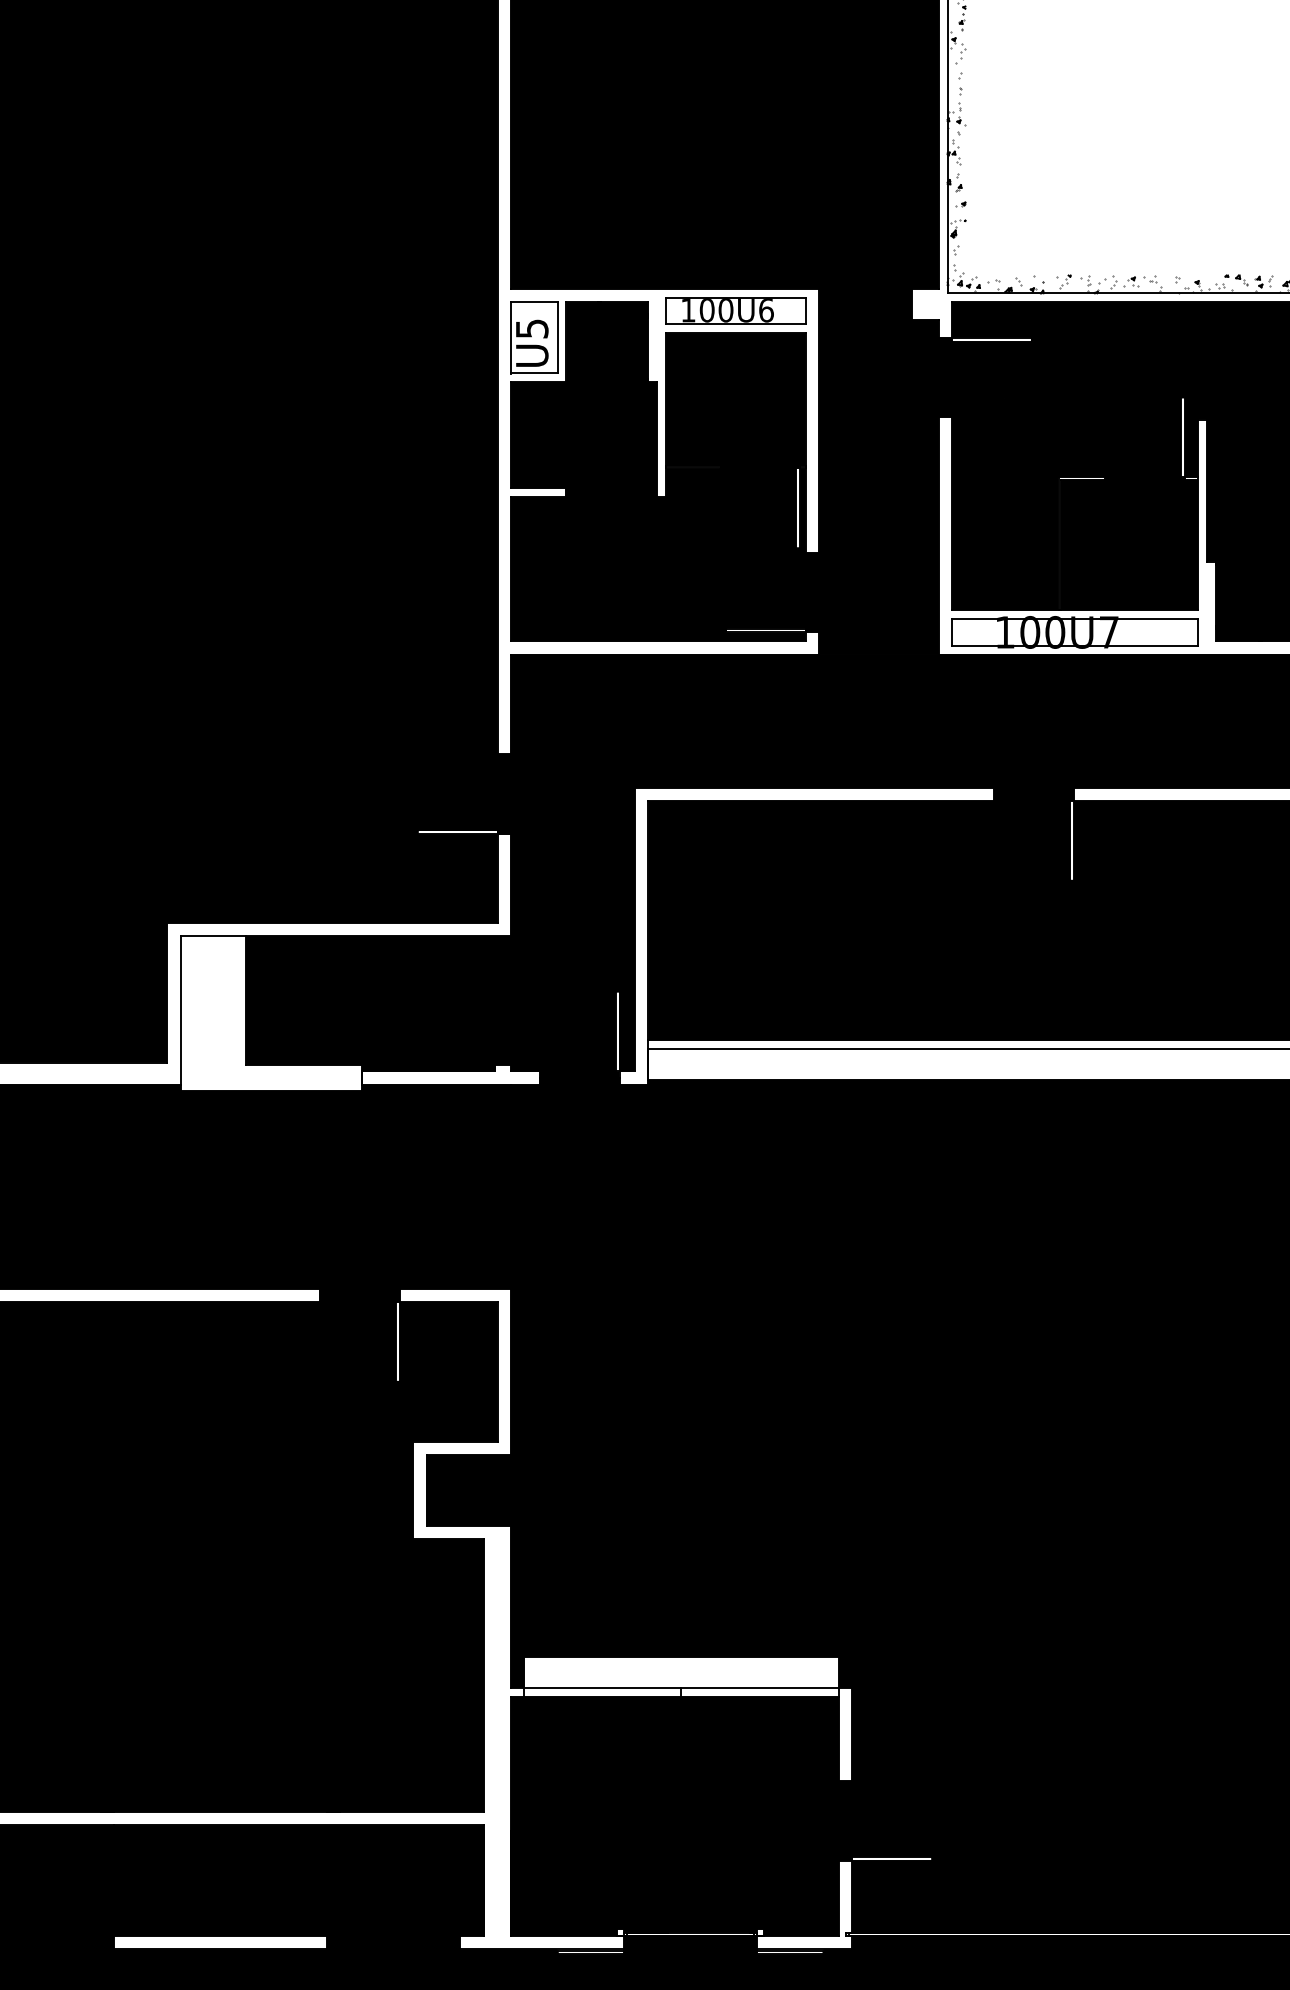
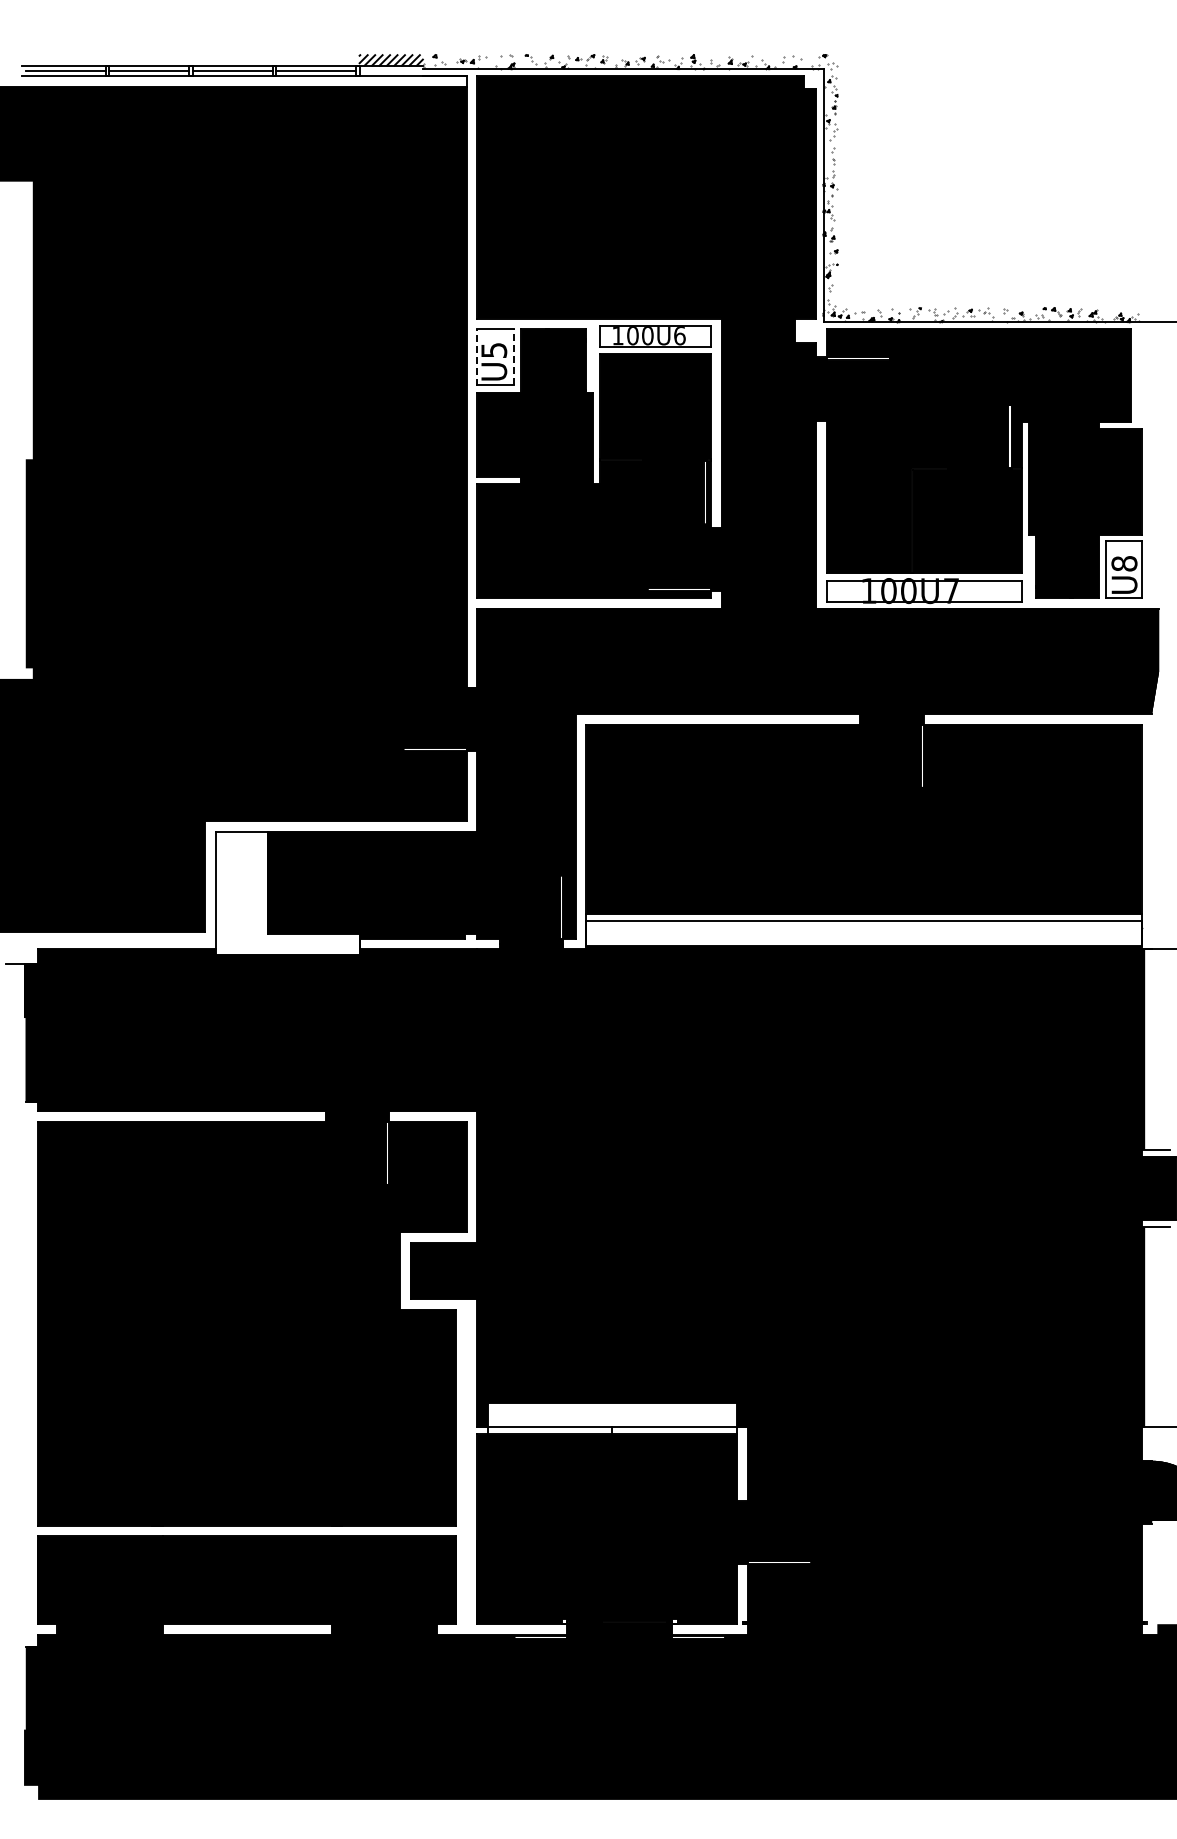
line: (557, 336) -> (514, 356), solid -> dashed
line: (511, 337) -> (477, 357), solid -> dashed

